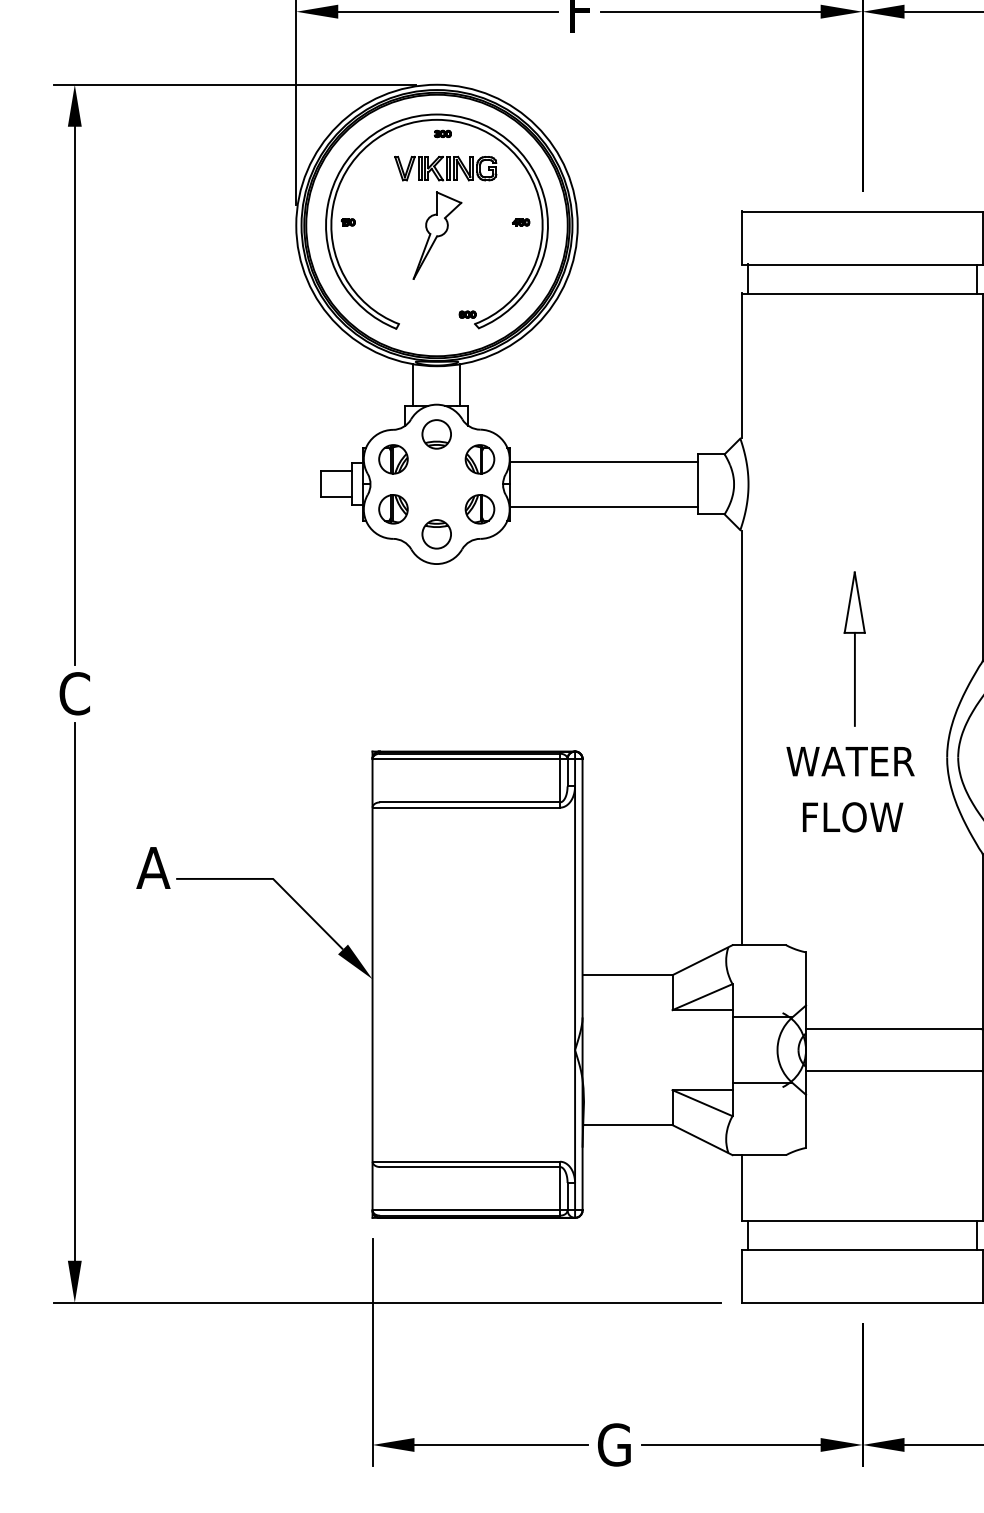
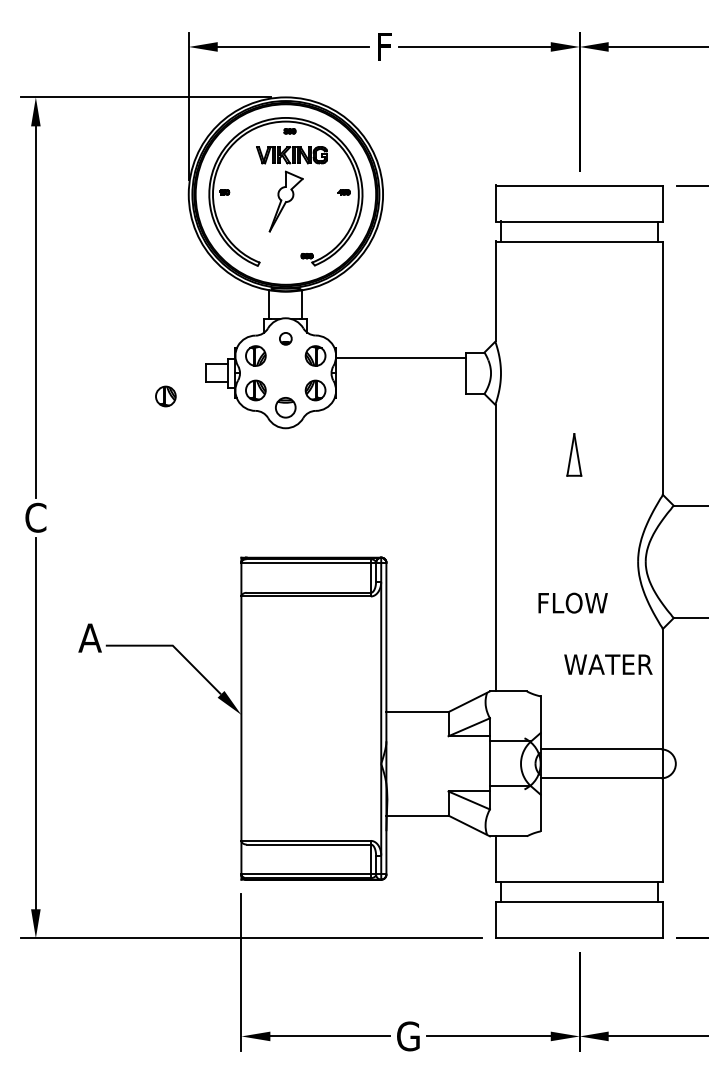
part: (436, 434) -> (285, 338), size x0.6
line: (604, 506) -> (401, 388), removed
part: (262, 518) -> (165, 396), added
line: (855, 678) -> (574, 507), removed
text: (850, 761) -> (608, 664), moved

